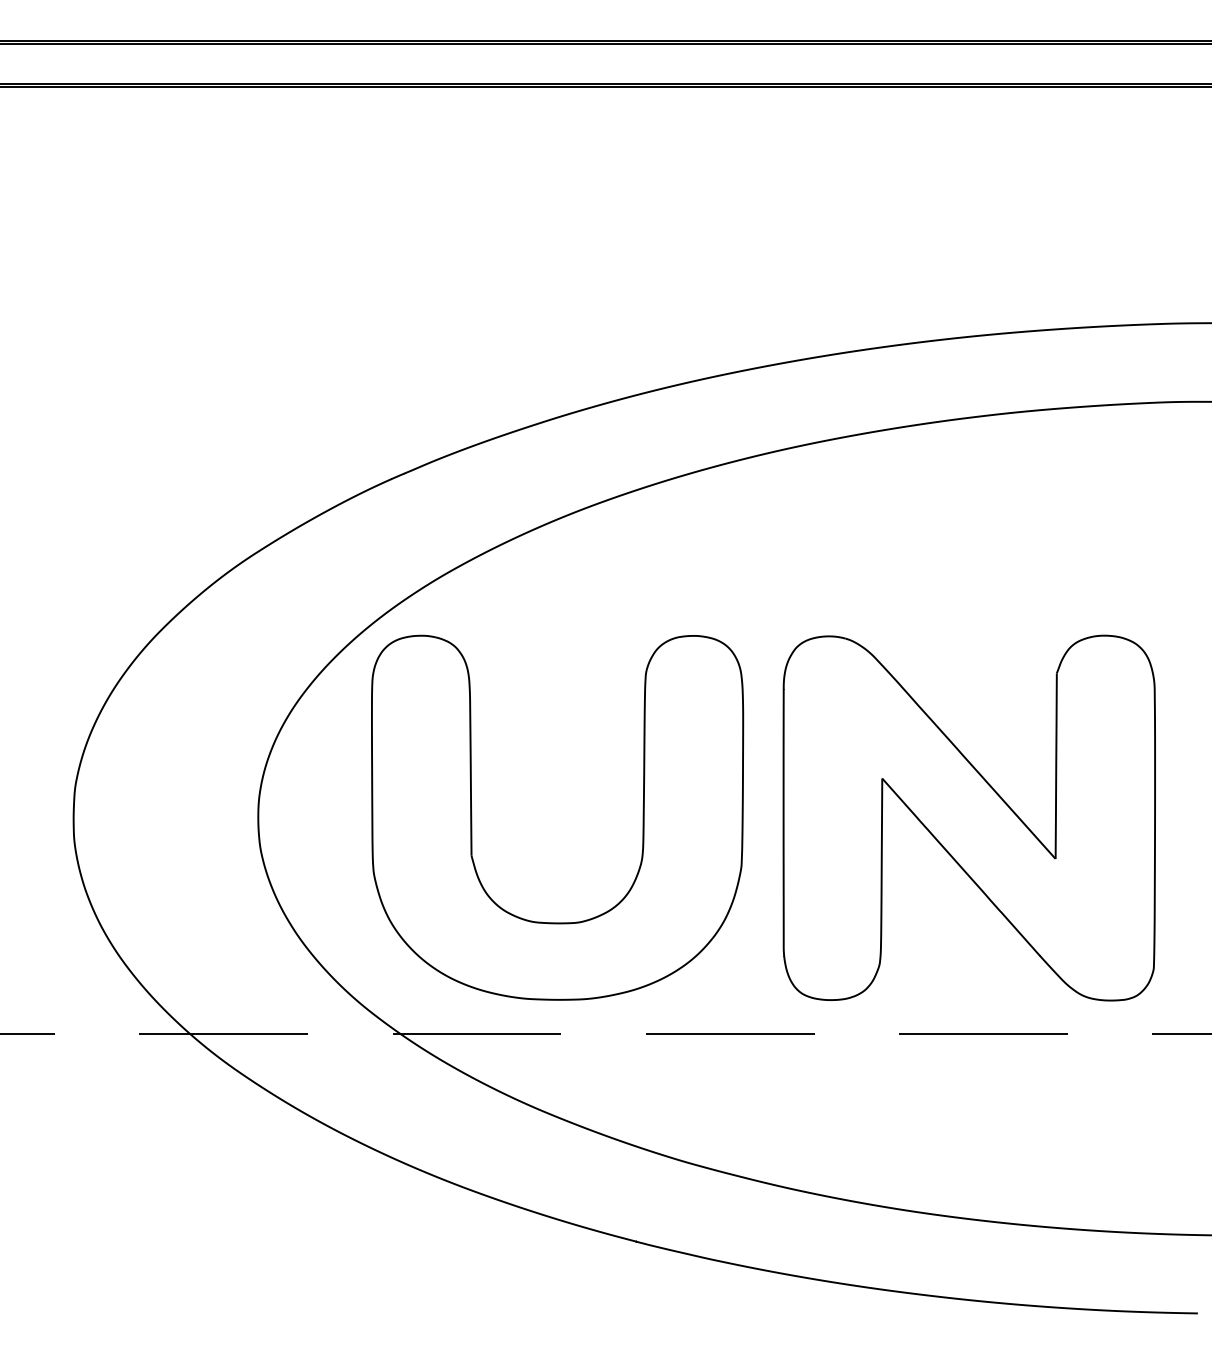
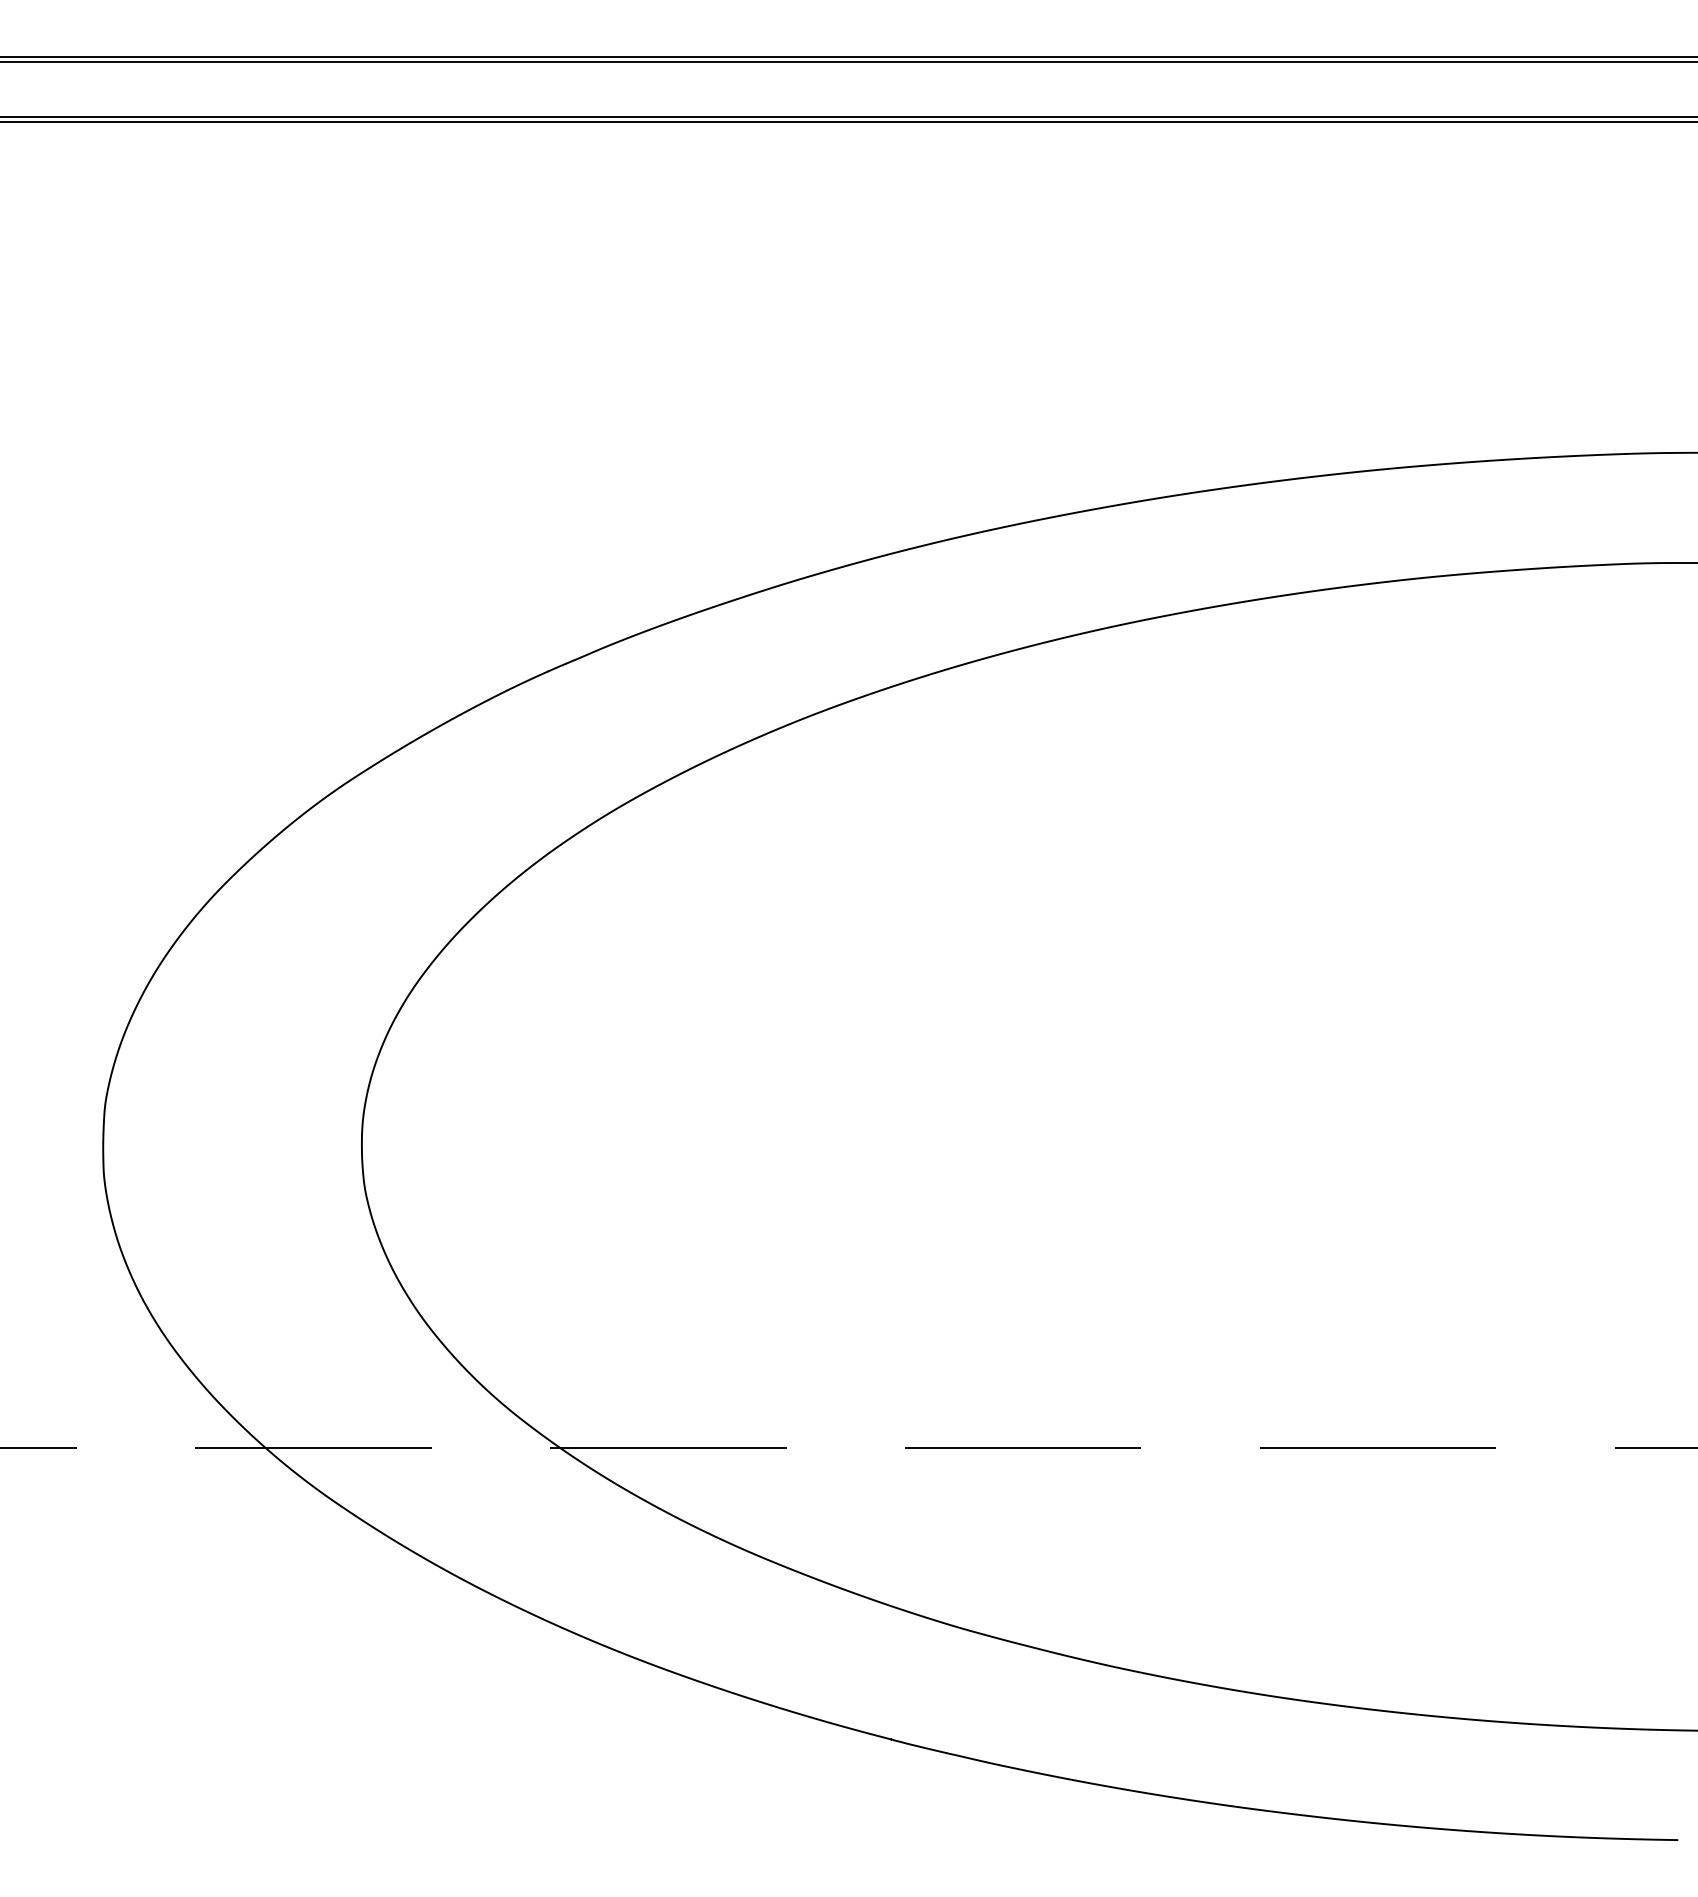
part: (968, 817) -> (1357, 1145), removed
part: (642, 818) -> (900, 1146), removed

